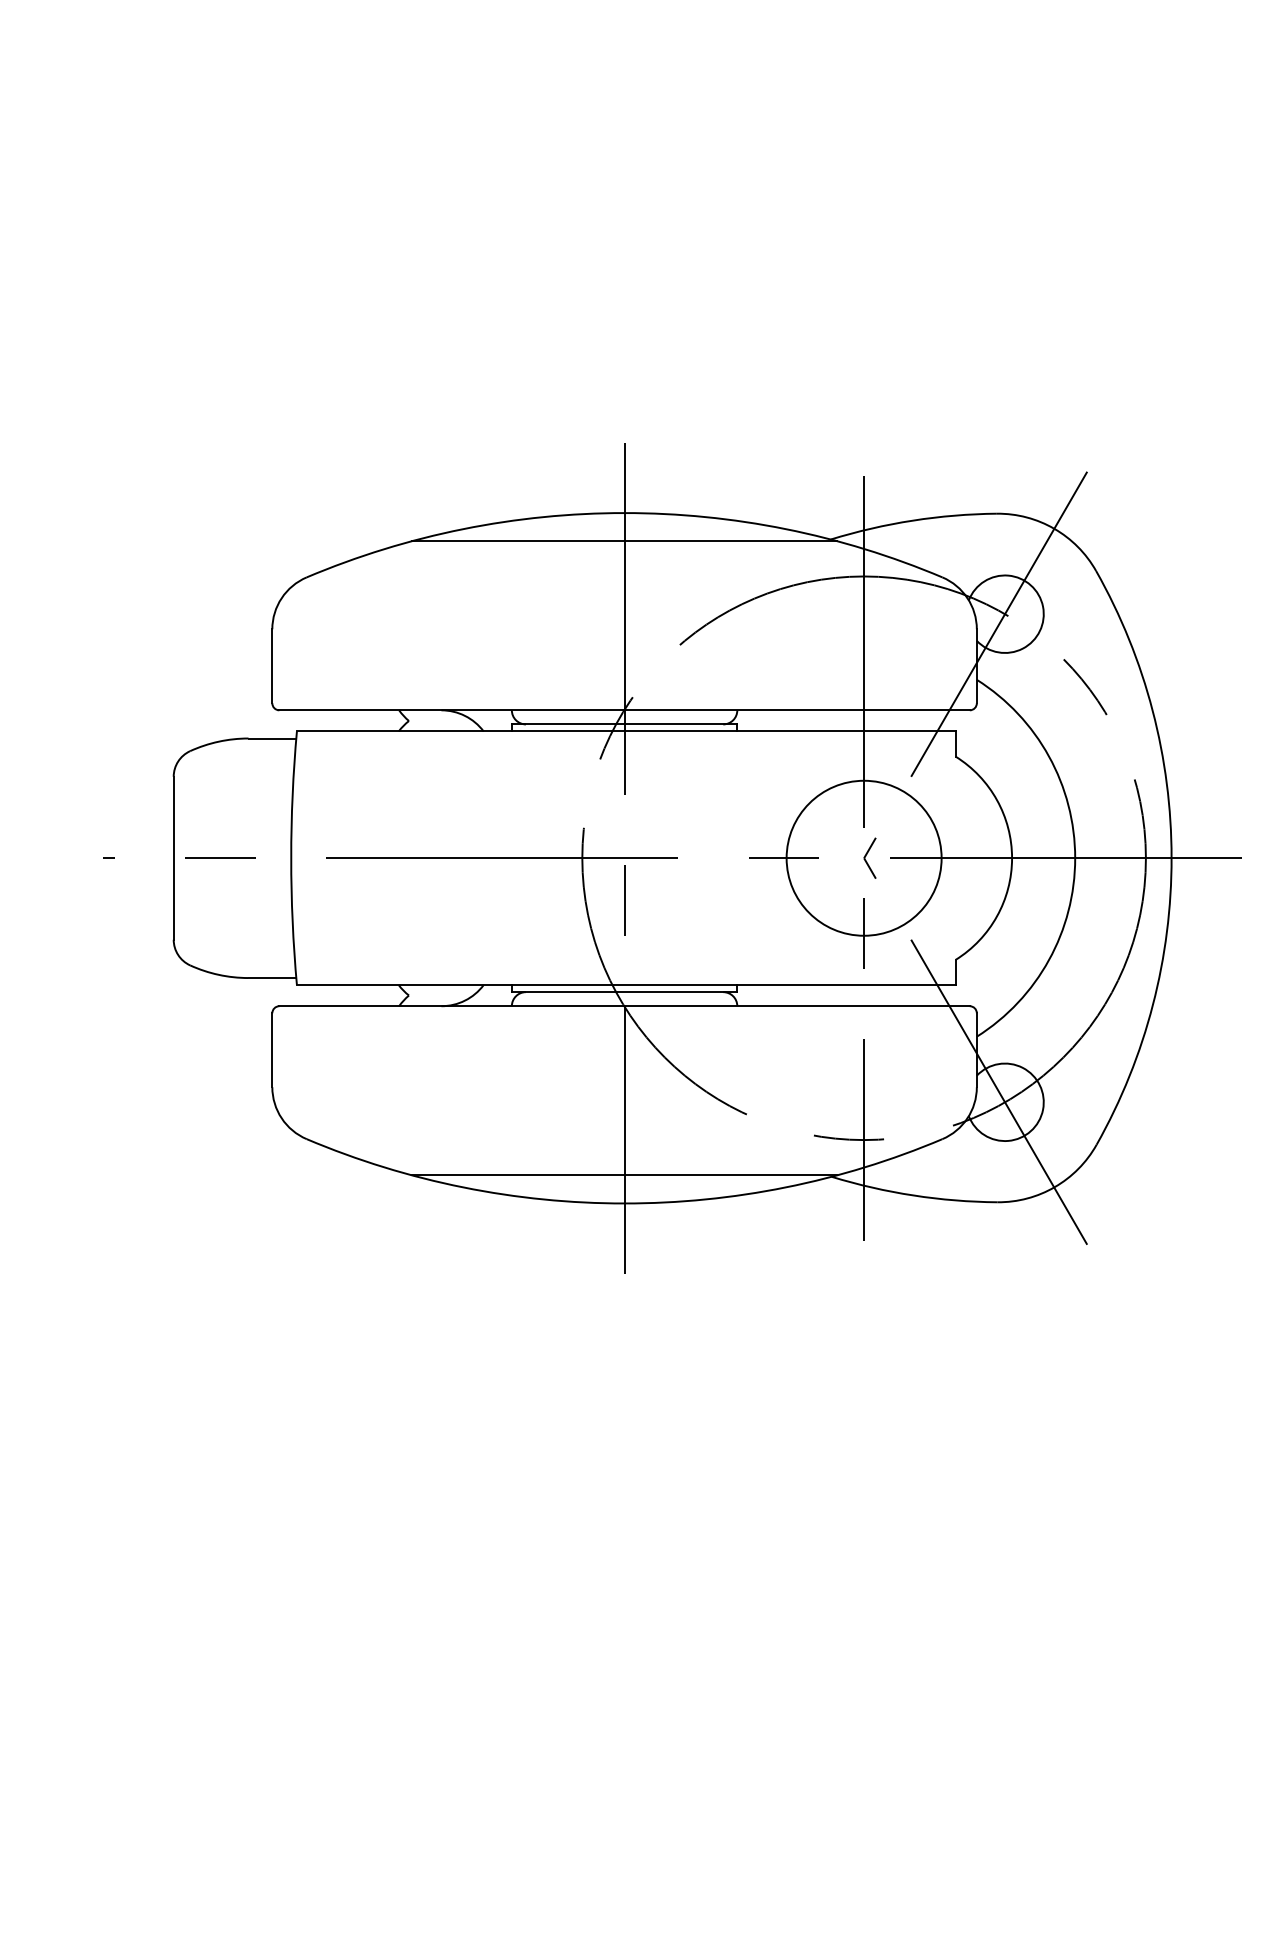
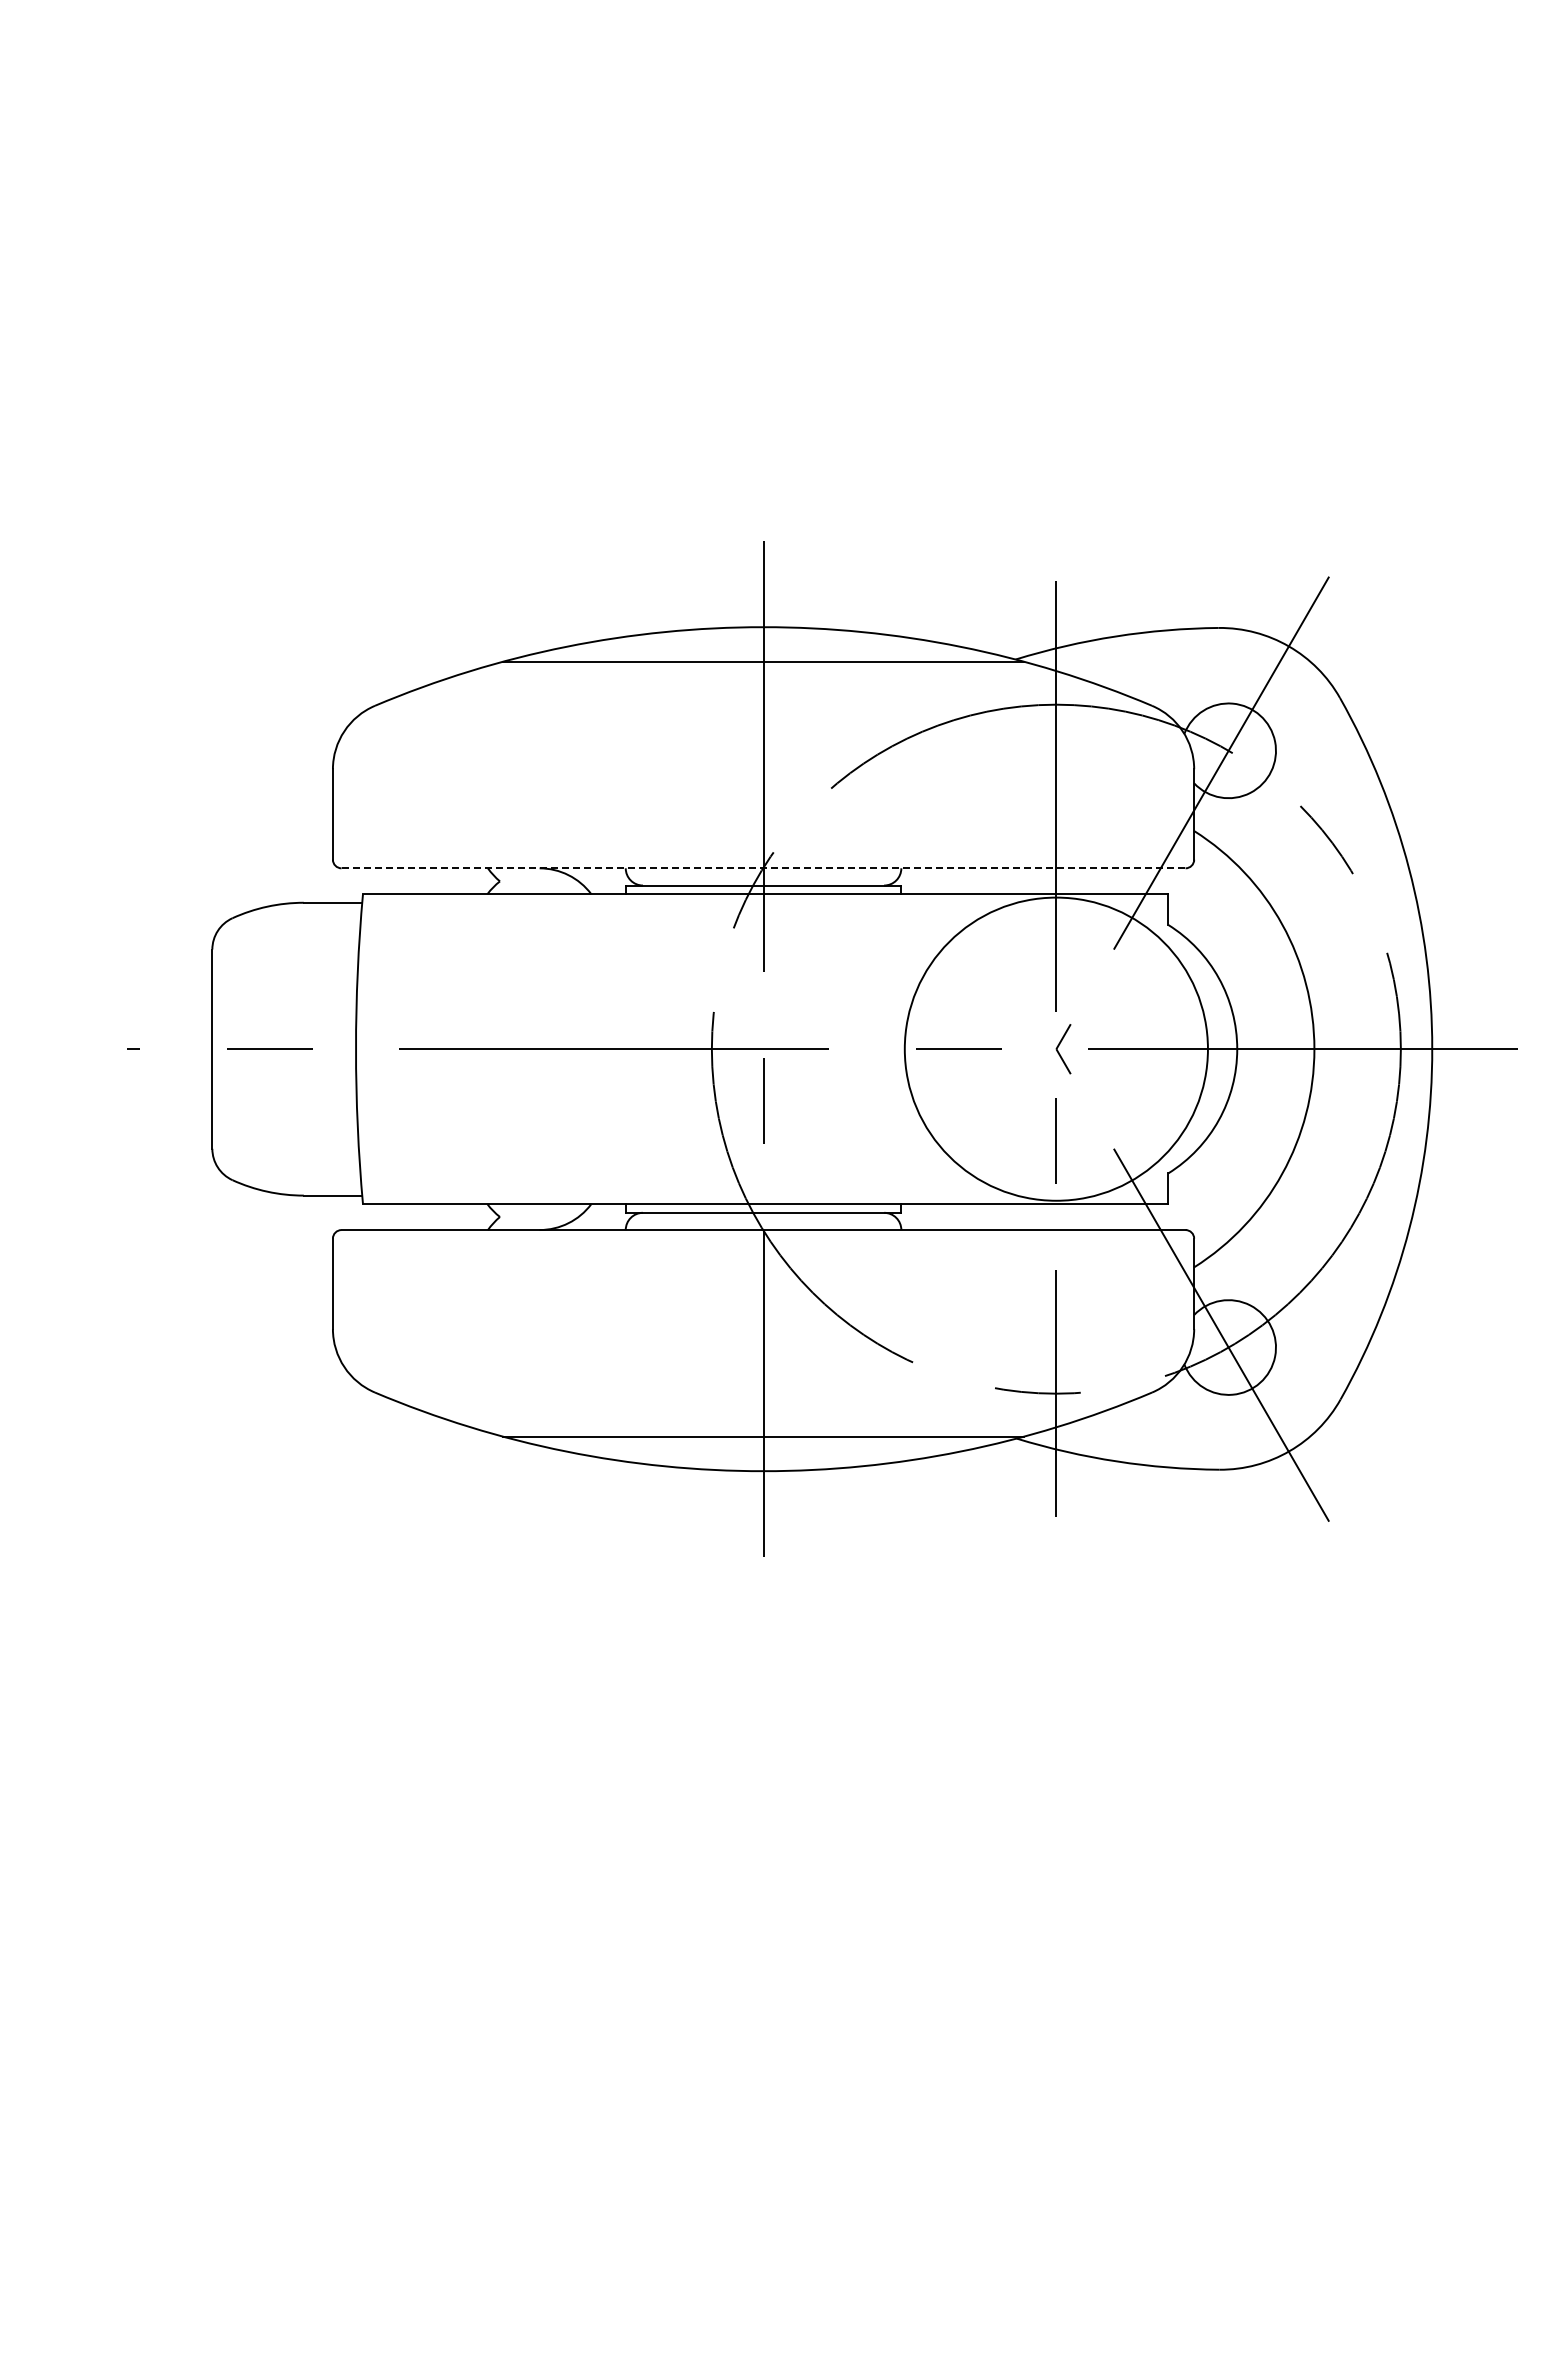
line: (625, 710) -> (764, 868), solid -> dashed
circle: (864, 857) -> (1056, 1048), size x1.6

